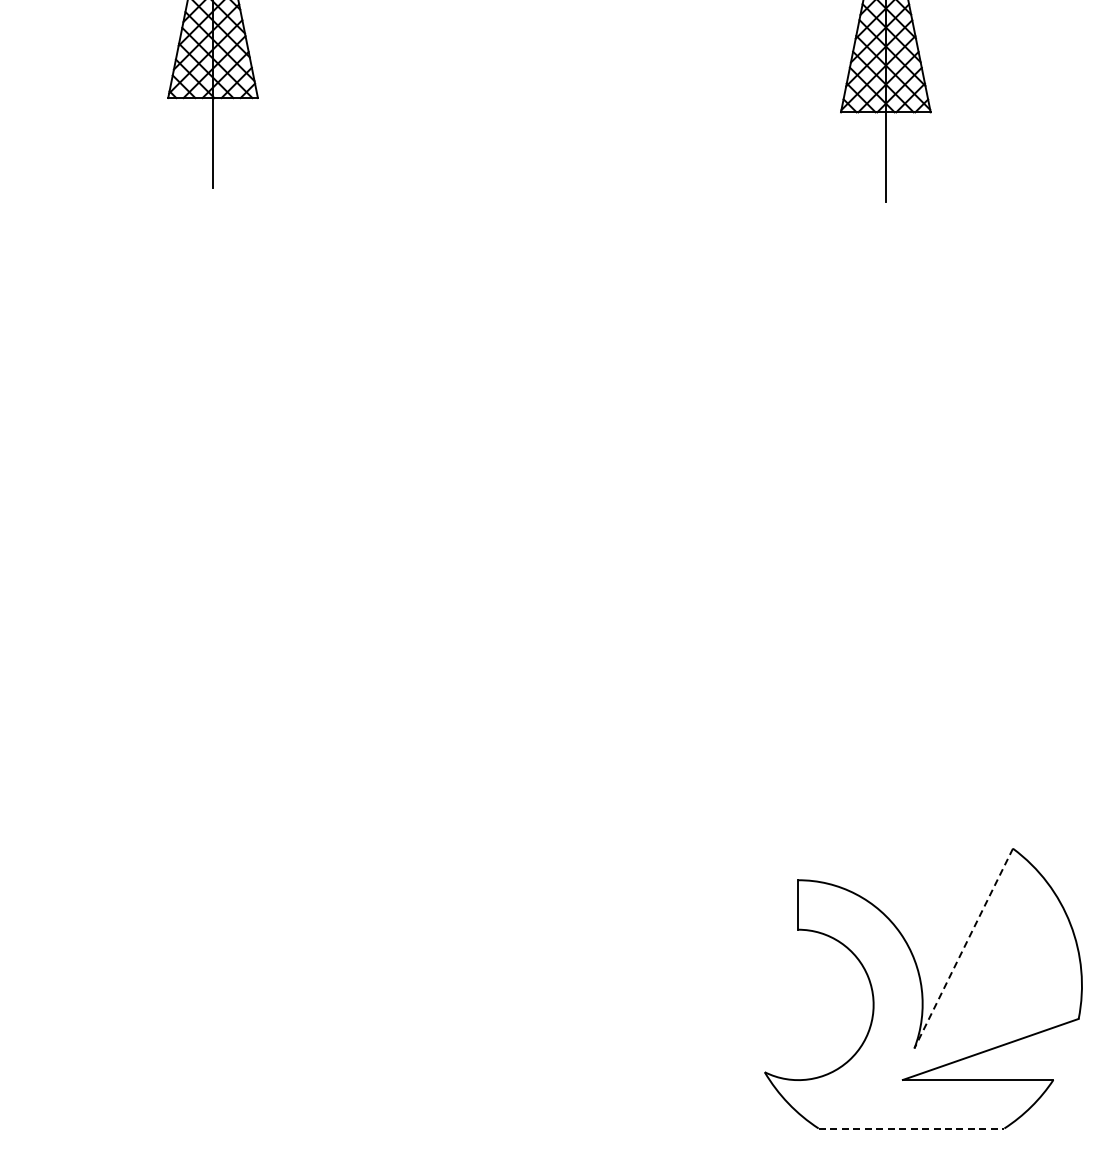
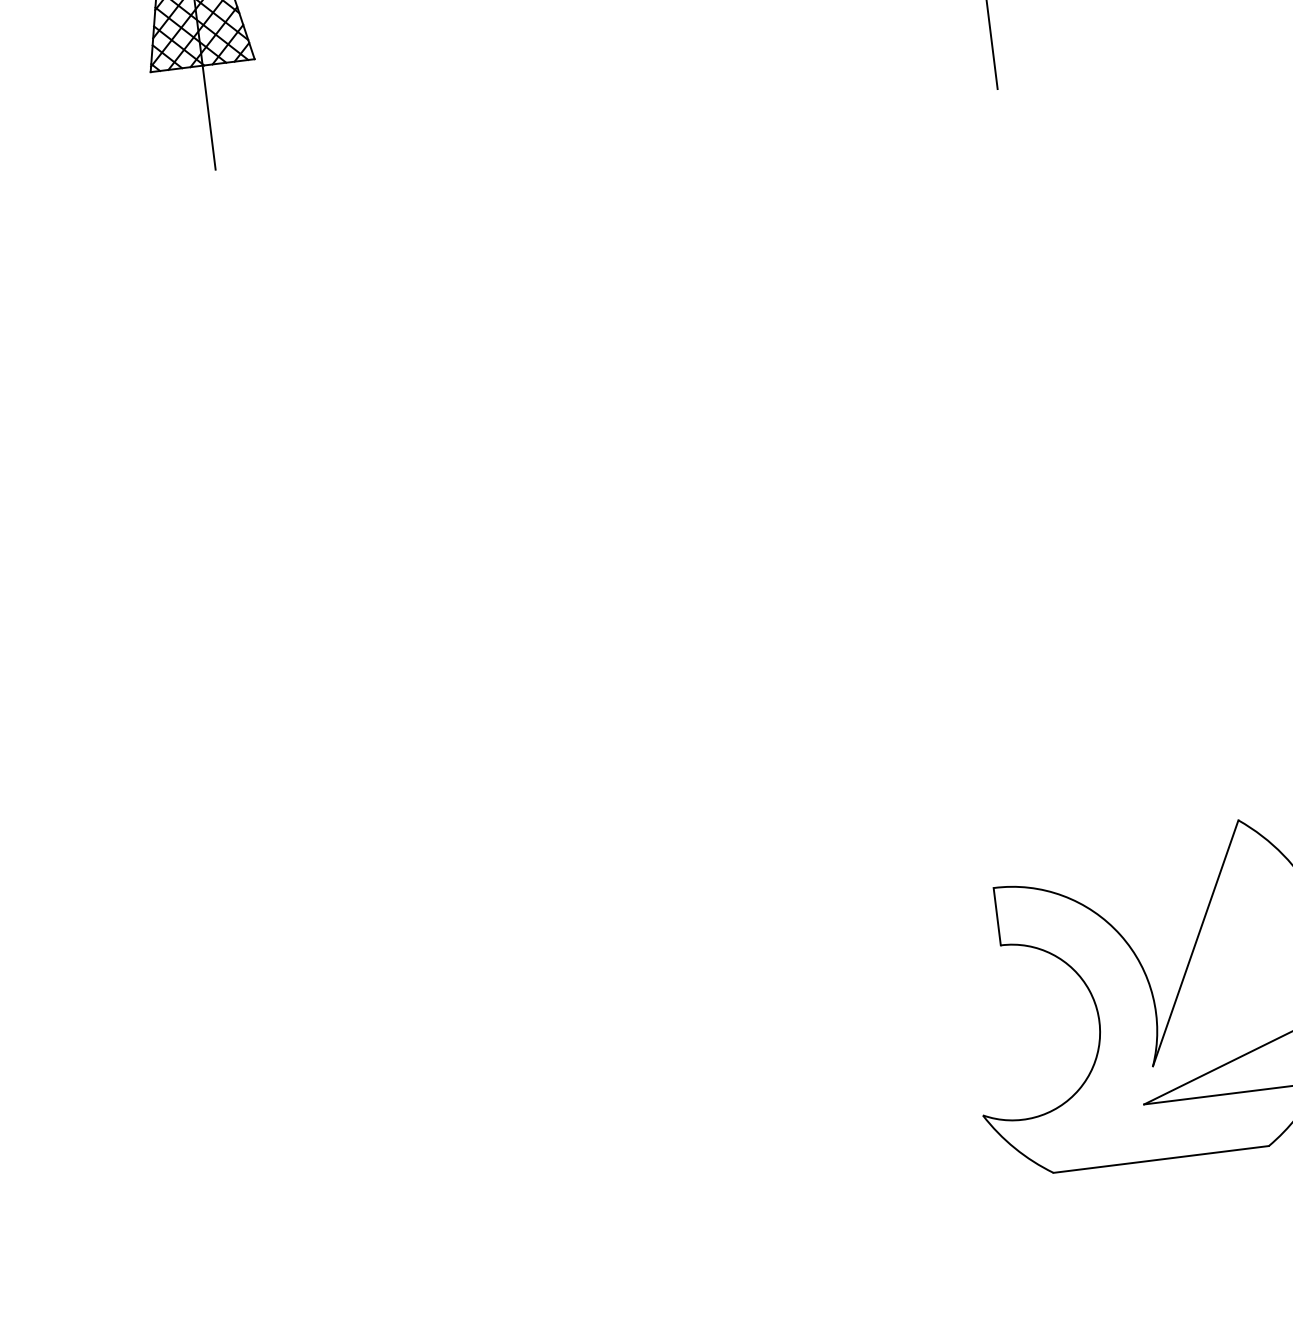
line: (963, 949) -> (1195, 944), dashed -> solid
line: (911, 1128) -> (1161, 1159), dashed -> solid

